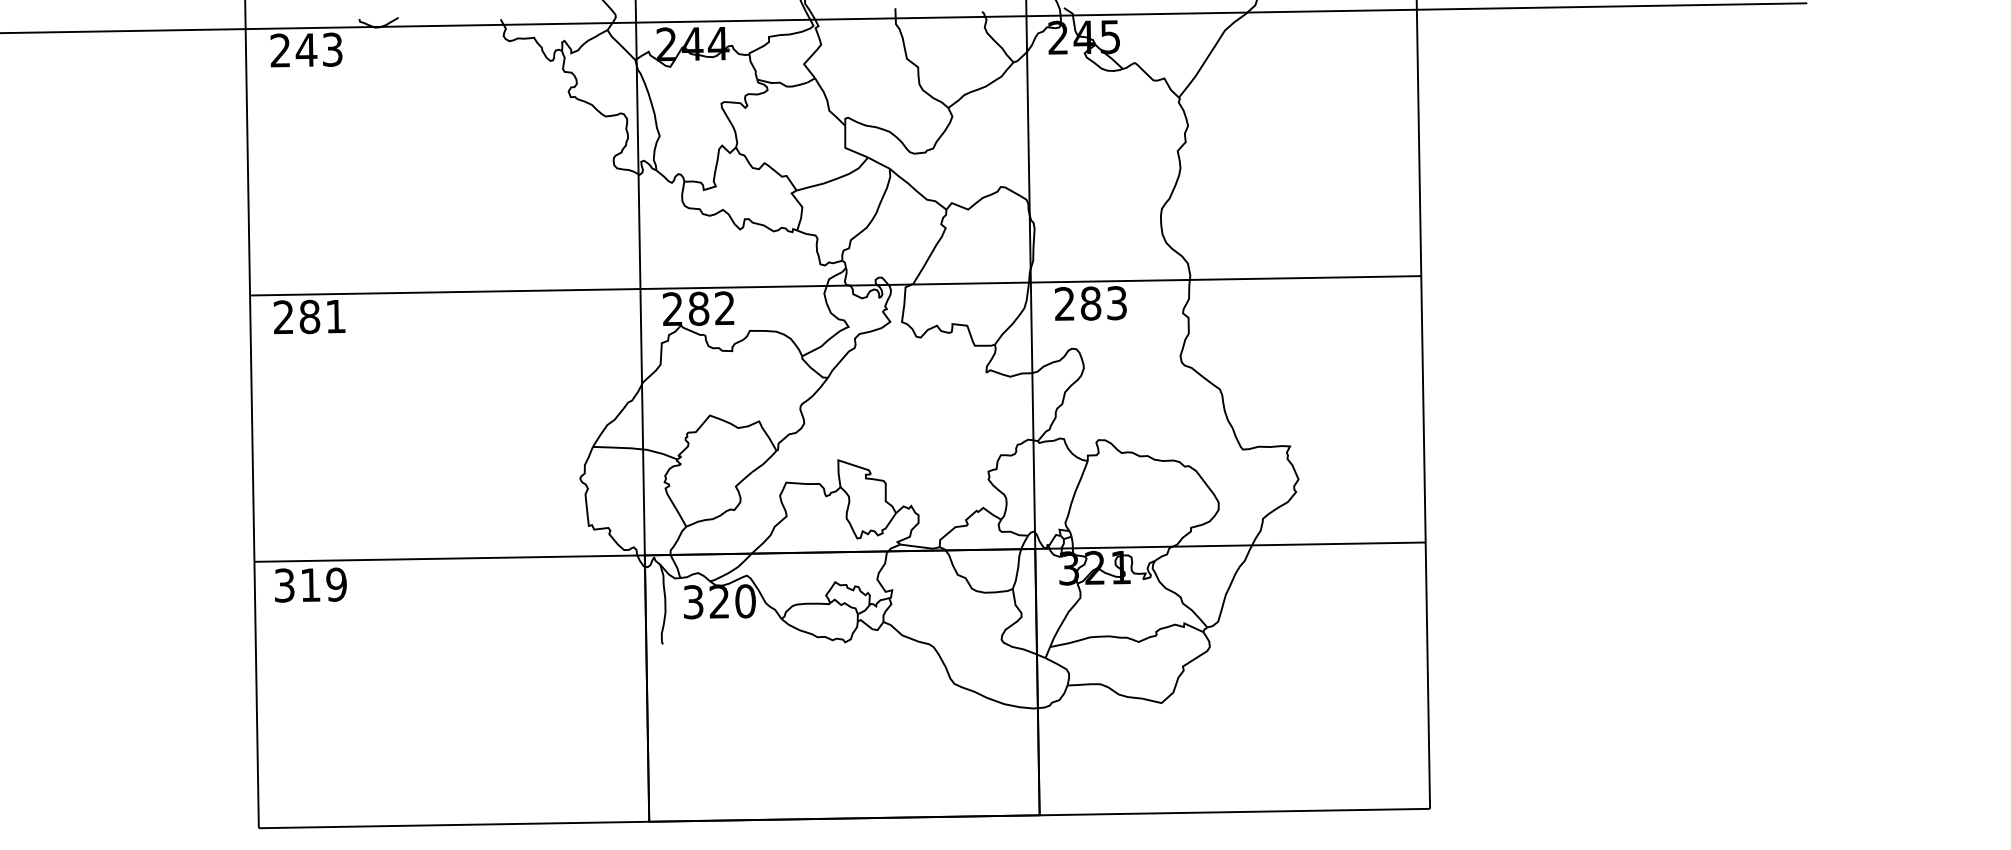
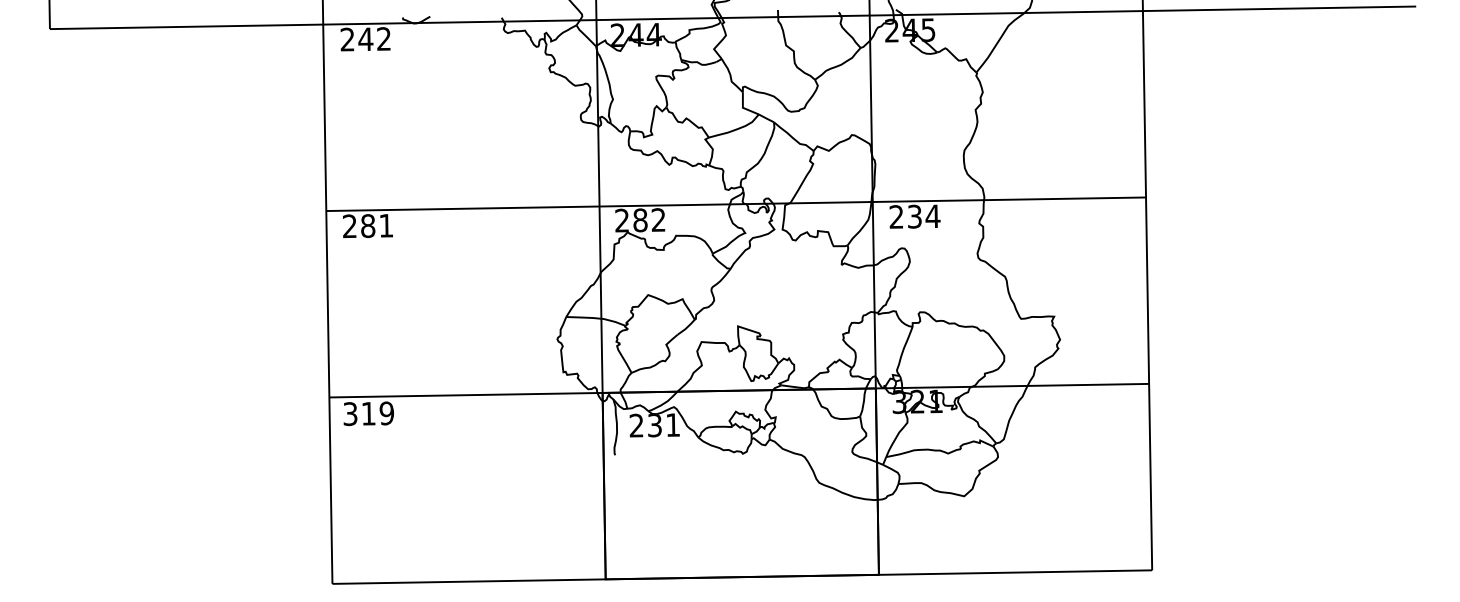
text: (331, 50) -> (383, 39), 243 -> 242
text: (1103, 303) -> (923, 216), 283 -> 234
text: (718, 601) -> (654, 425), 320 -> 231

